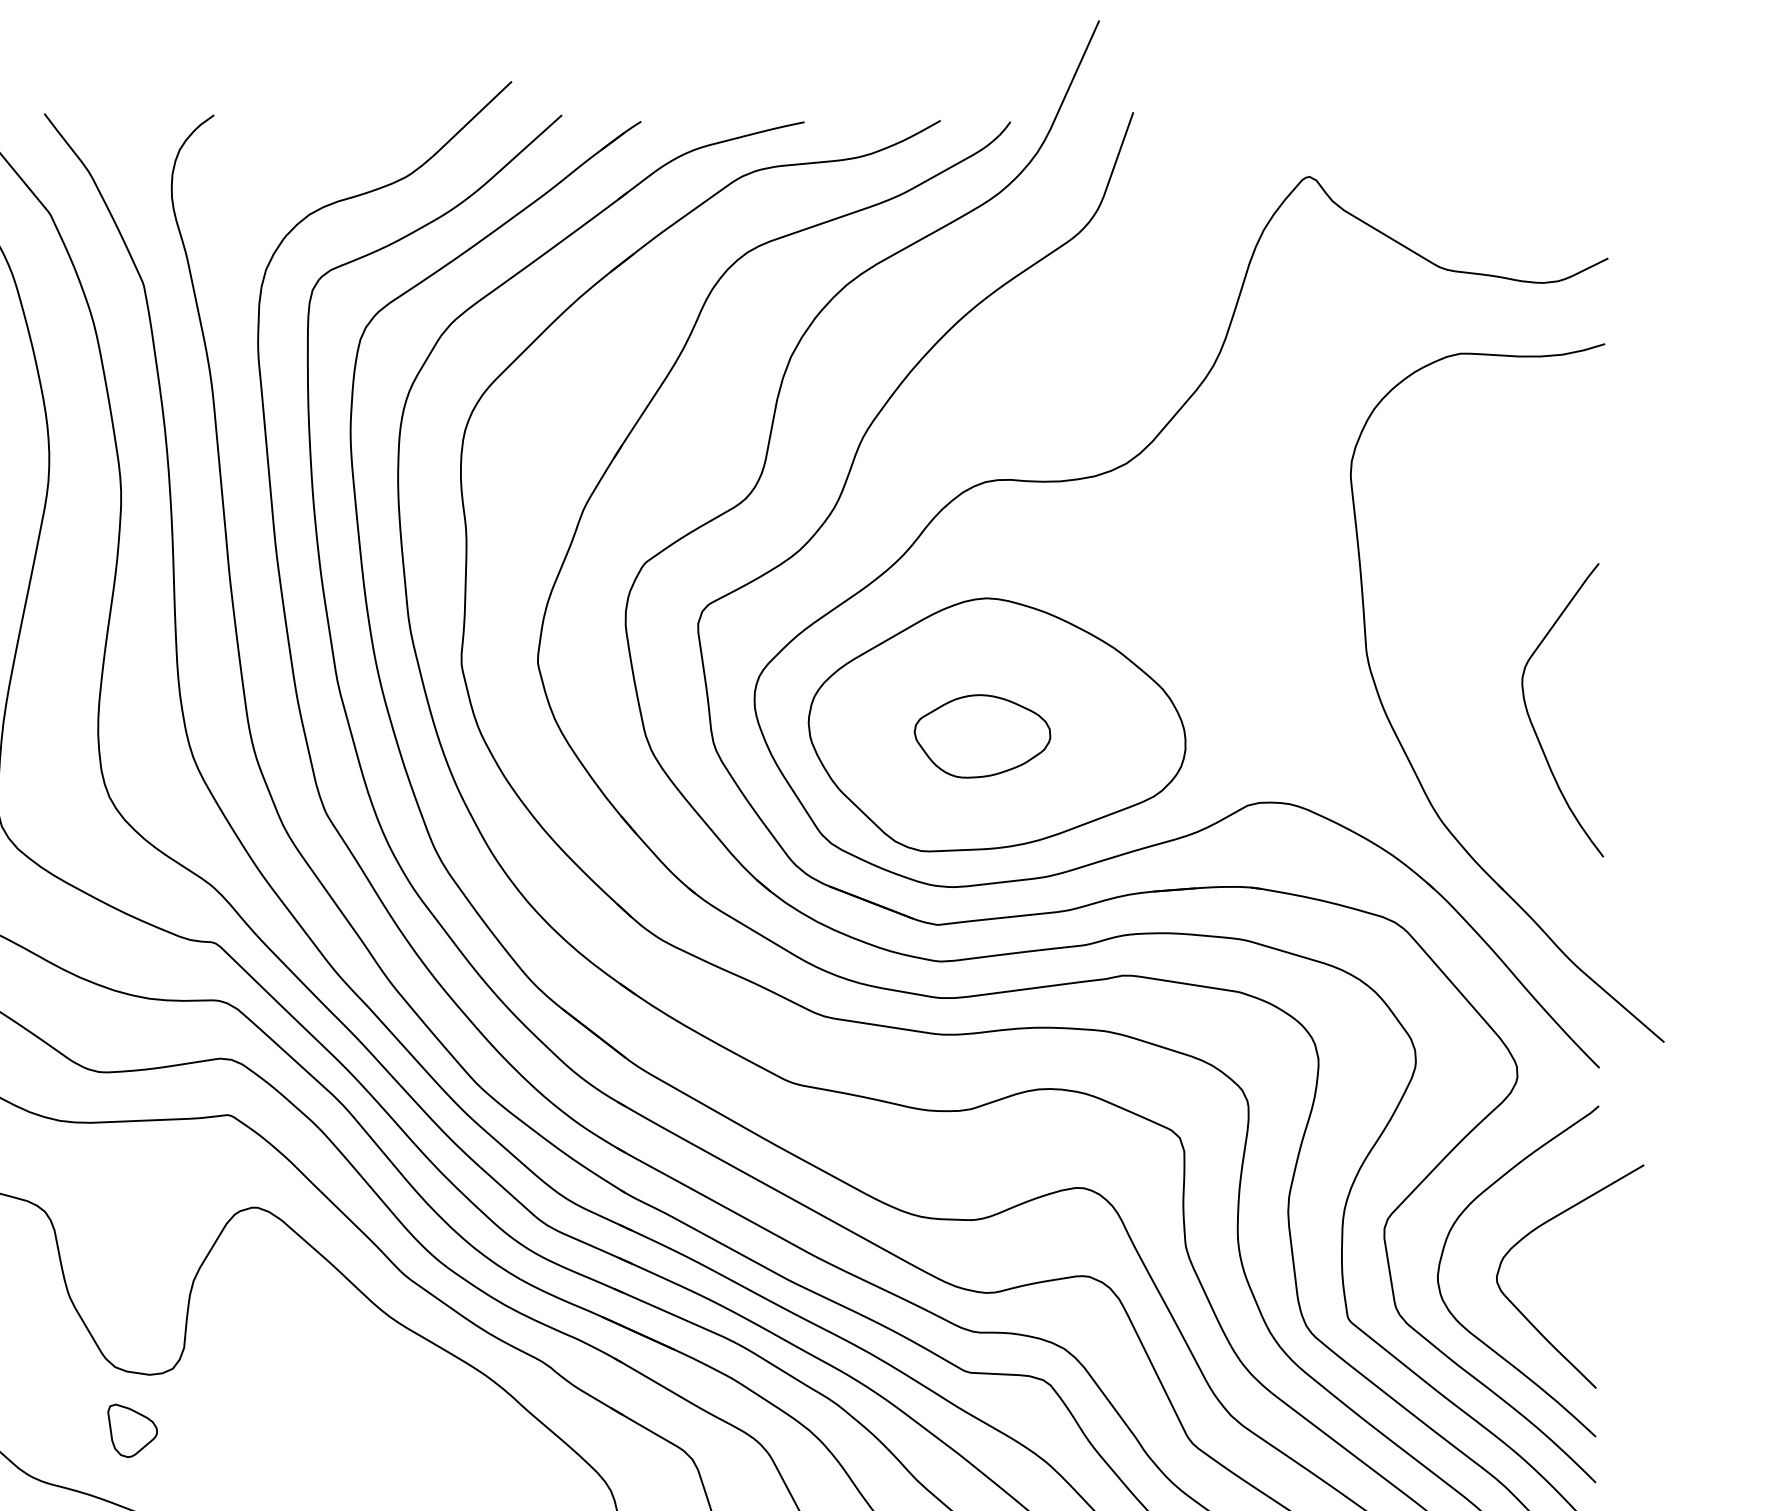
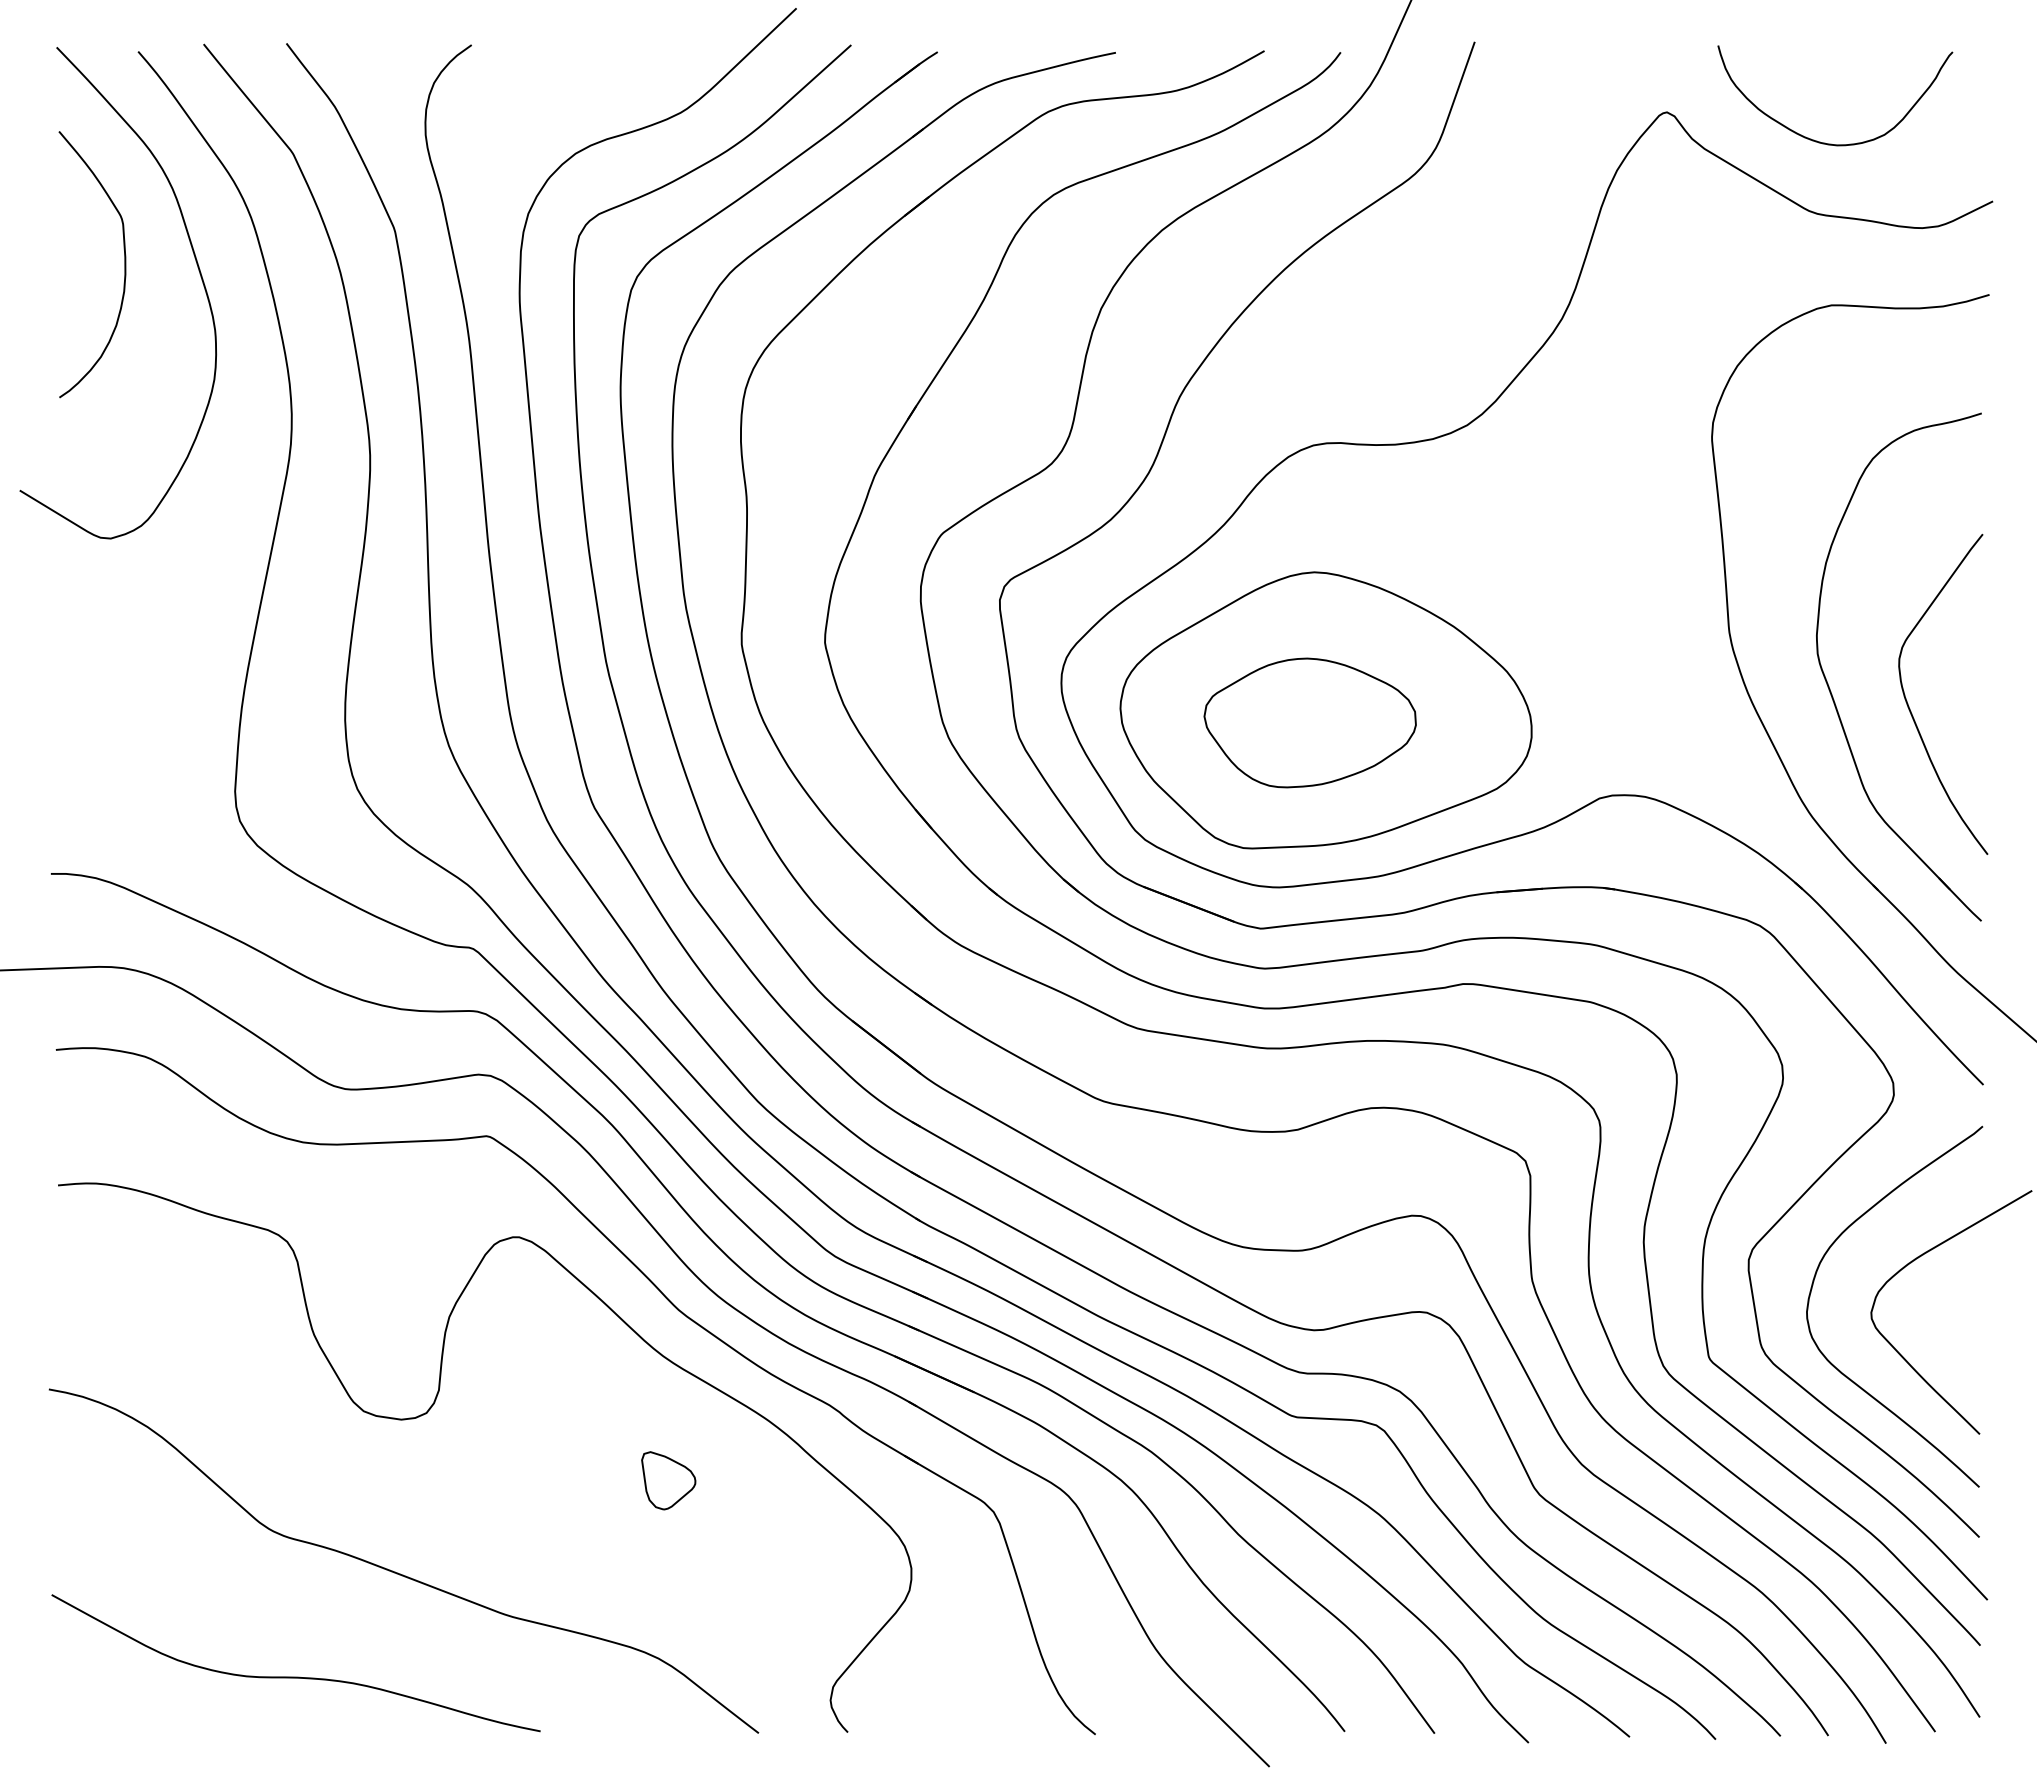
curve: (1454, 204) -> (1825, 142), added
part: (1459, 704) -> (1830, 688), added
part: (981, 735) -> (1309, 722), size x1.43
part: (132, 1430) -> (668, 1480), moved

